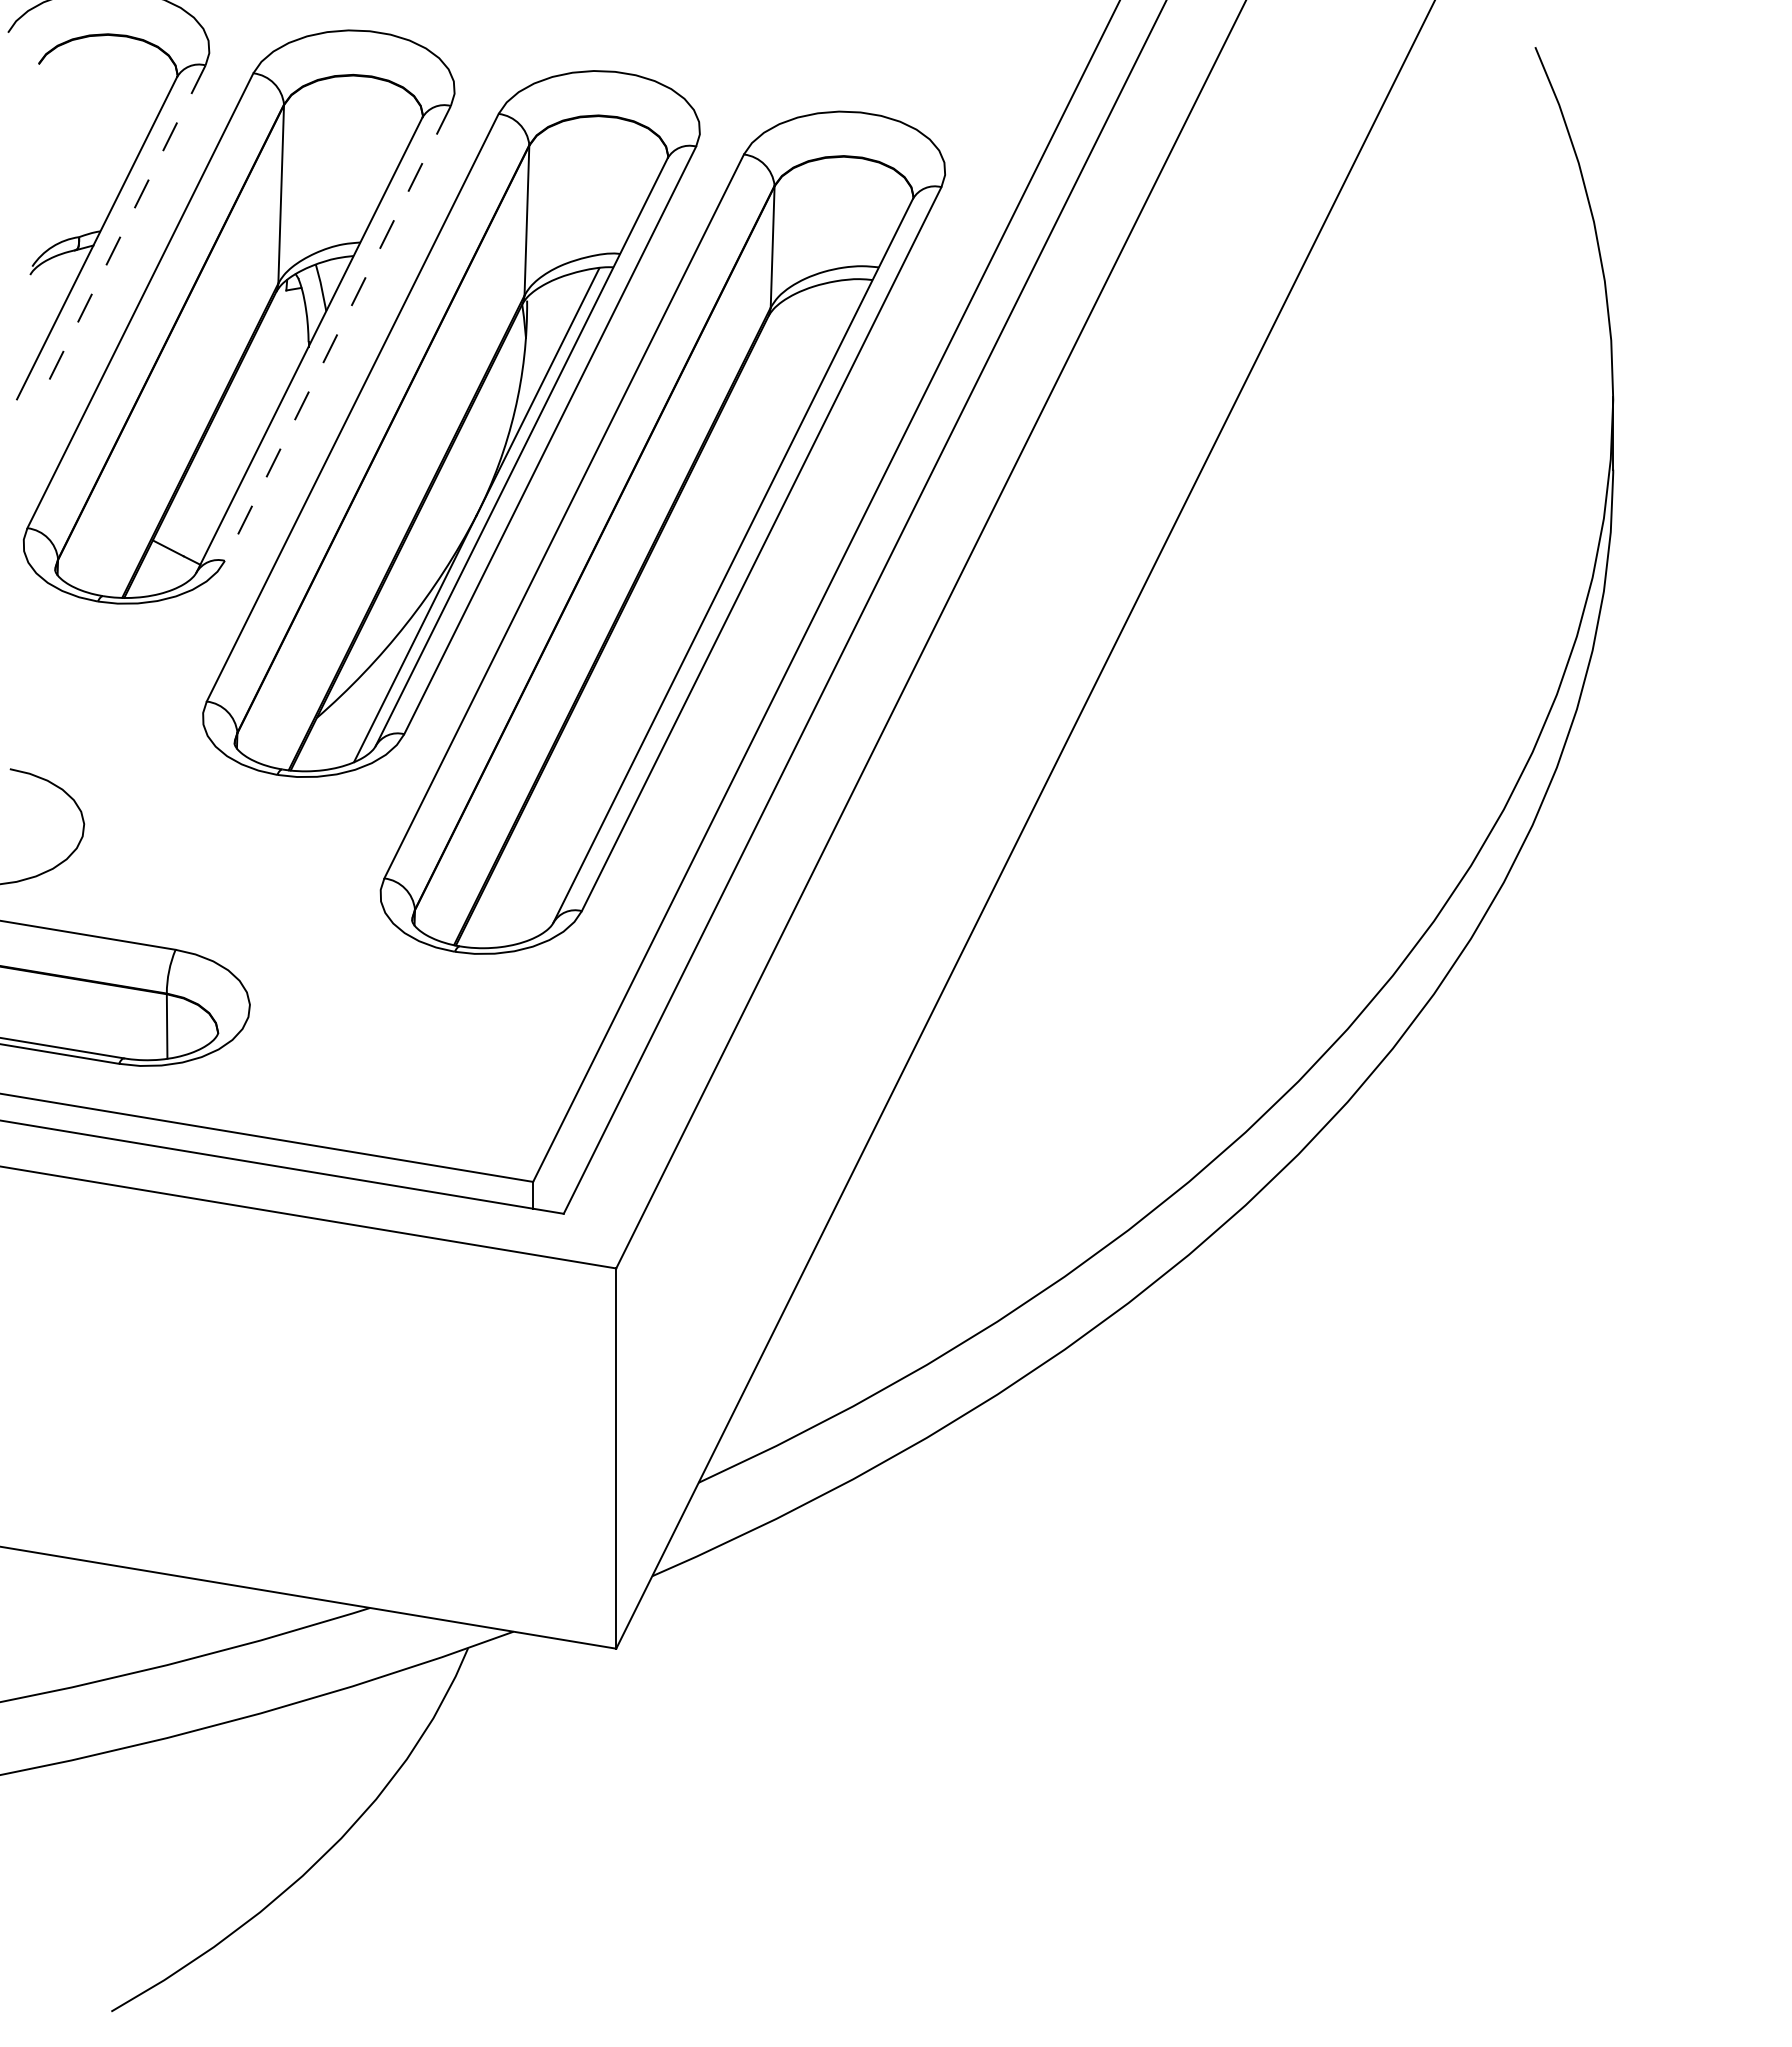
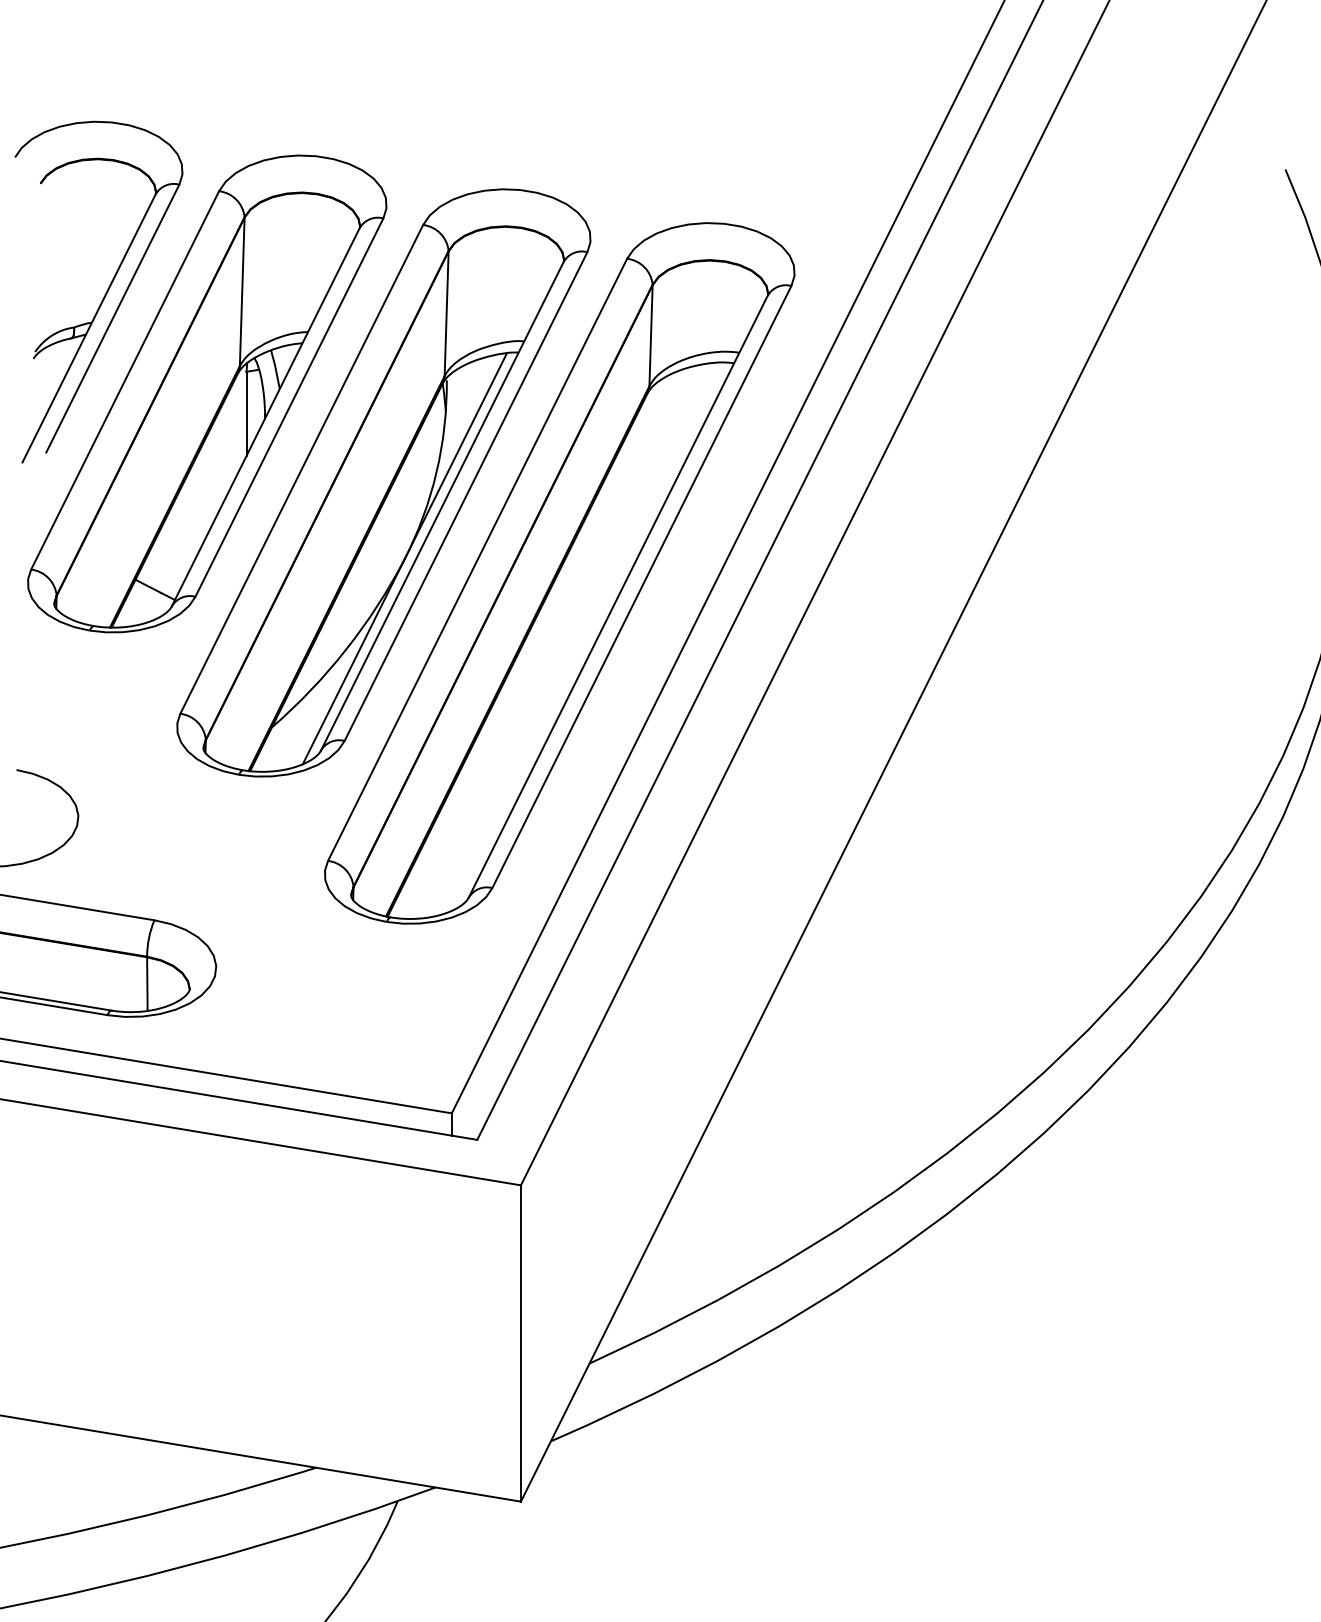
line: (125, 226) -> (112, 318), dashed -> solid
line: (337, 333) -> (289, 407), dashed -> solid
line: (286, 340) -> (246, 413), added

